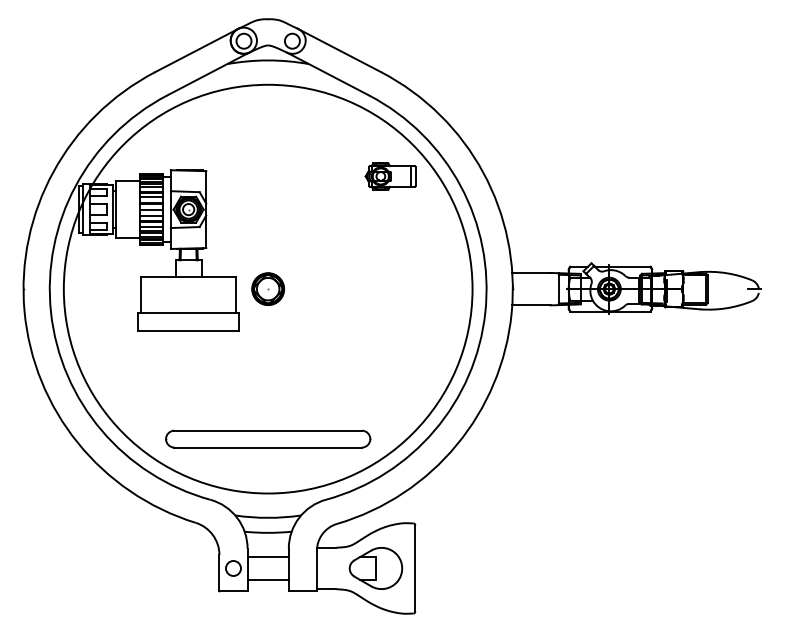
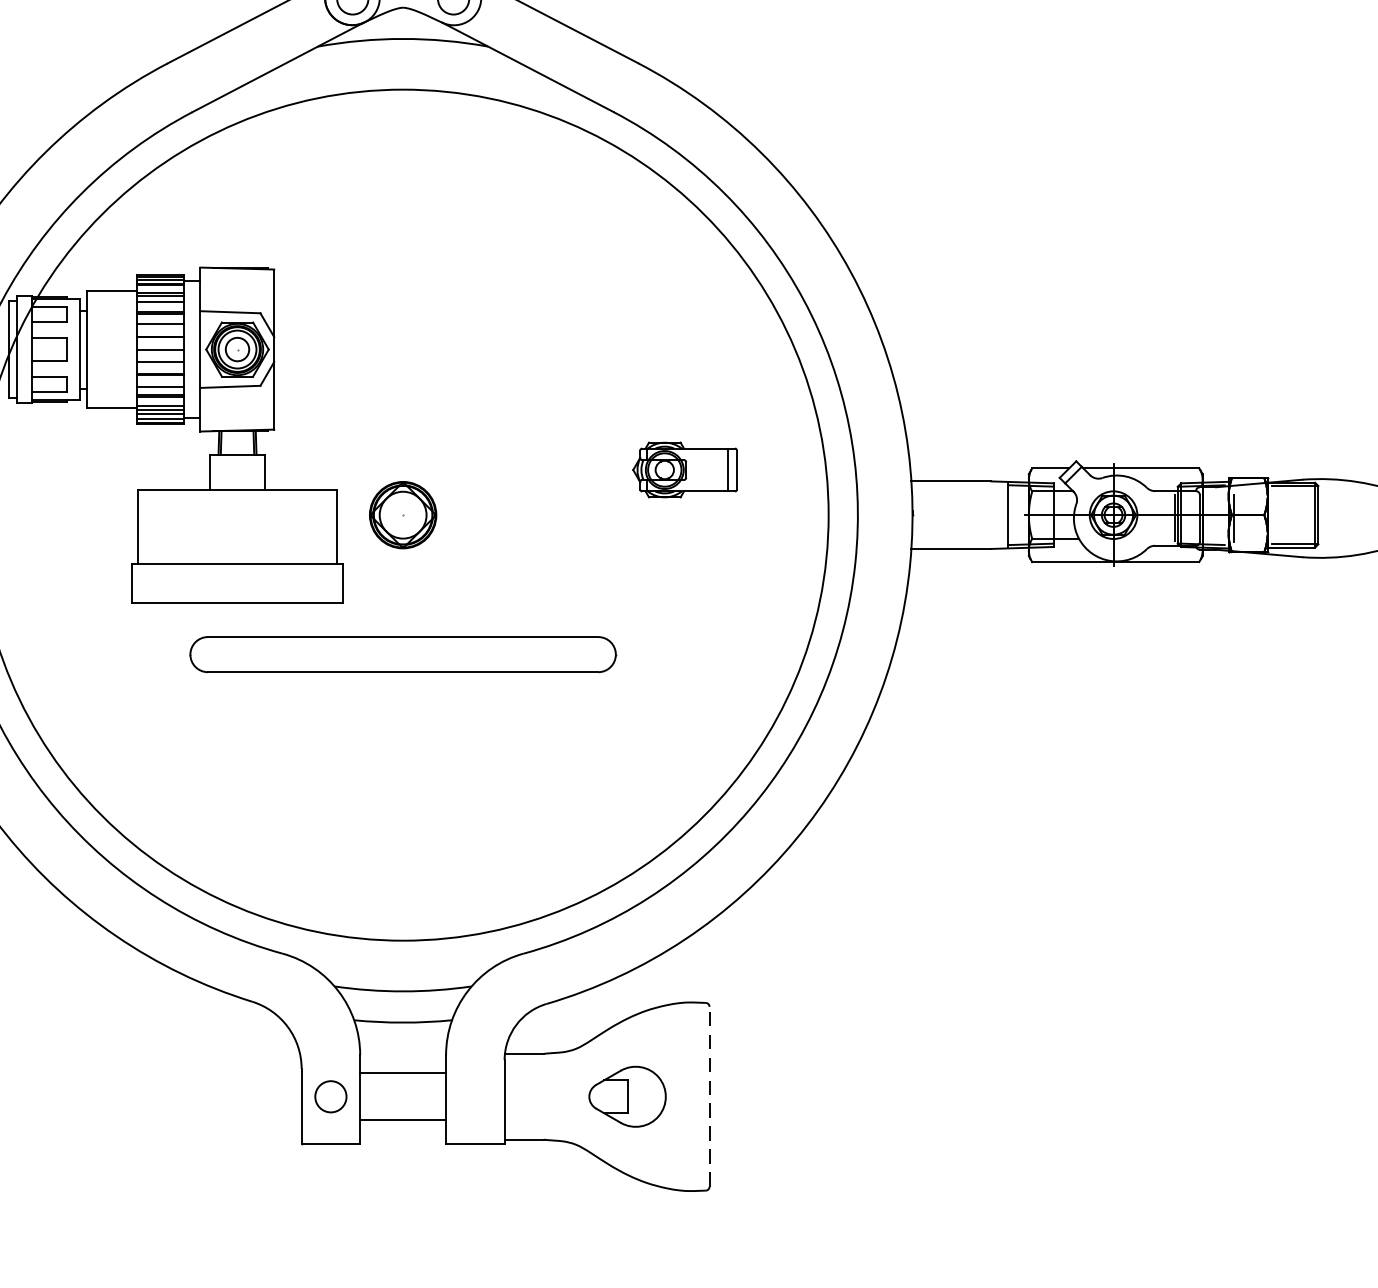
part: (390, 176) -> (684, 470), moved
part: (268, 438) -> (403, 653), moved
line: (415, 567) -> (709, 1094), solid -> dashed
part: (375, 568) -> (626, 1096), size x0.7

